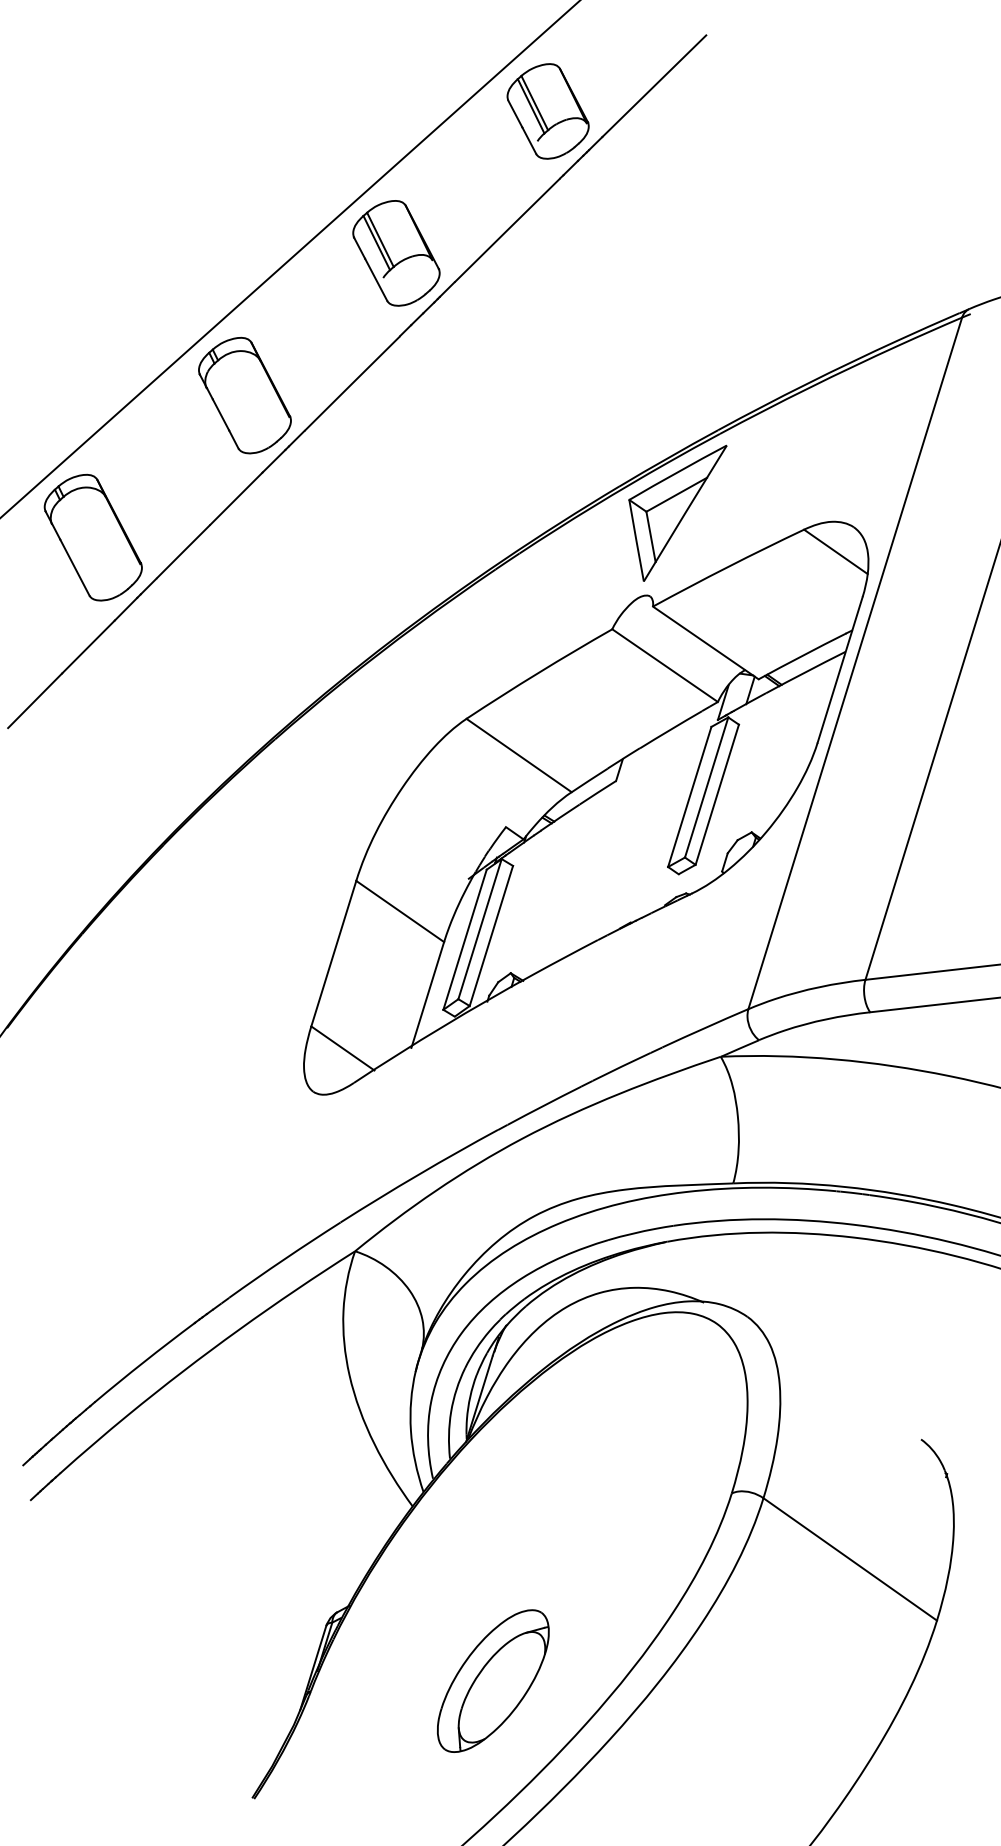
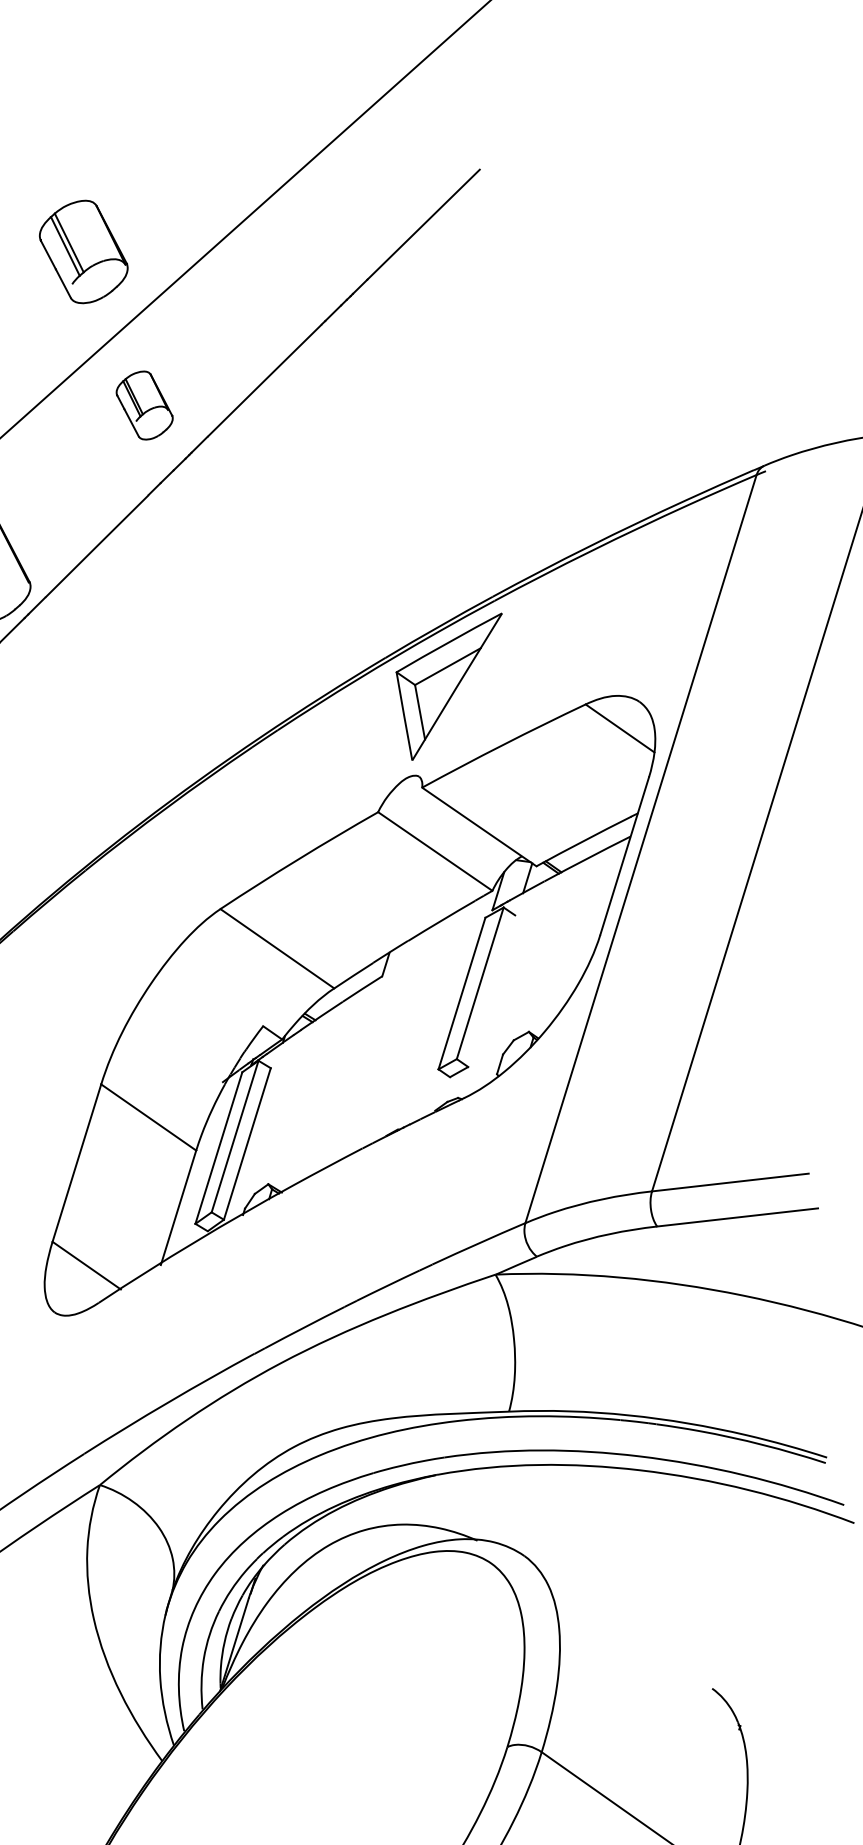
part: (547, 111) -> (83, 252), moved
part: (396, 253) -> (144, 405), size x0.6
line: (716, 794) -> (490, 990), removed

